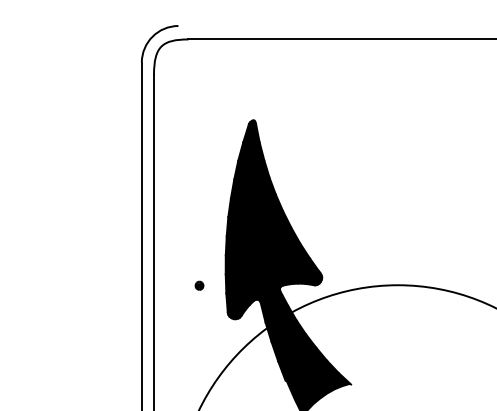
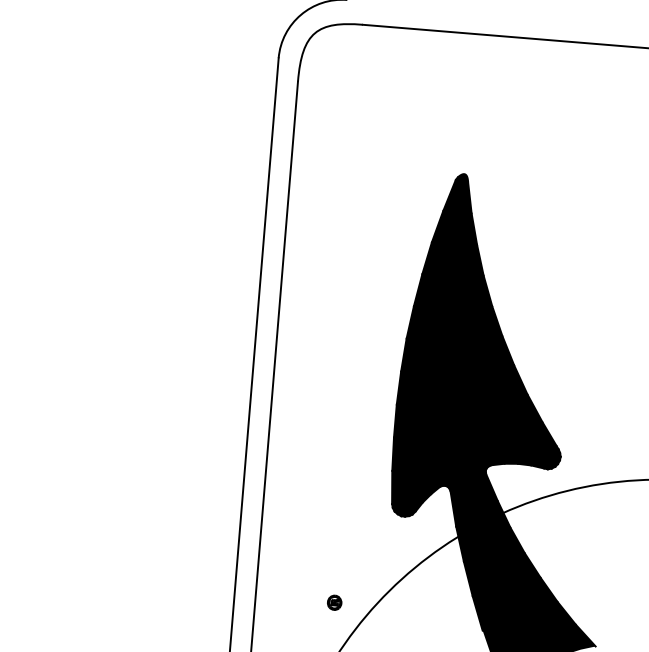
part: (199, 285) -> (334, 602), moved

